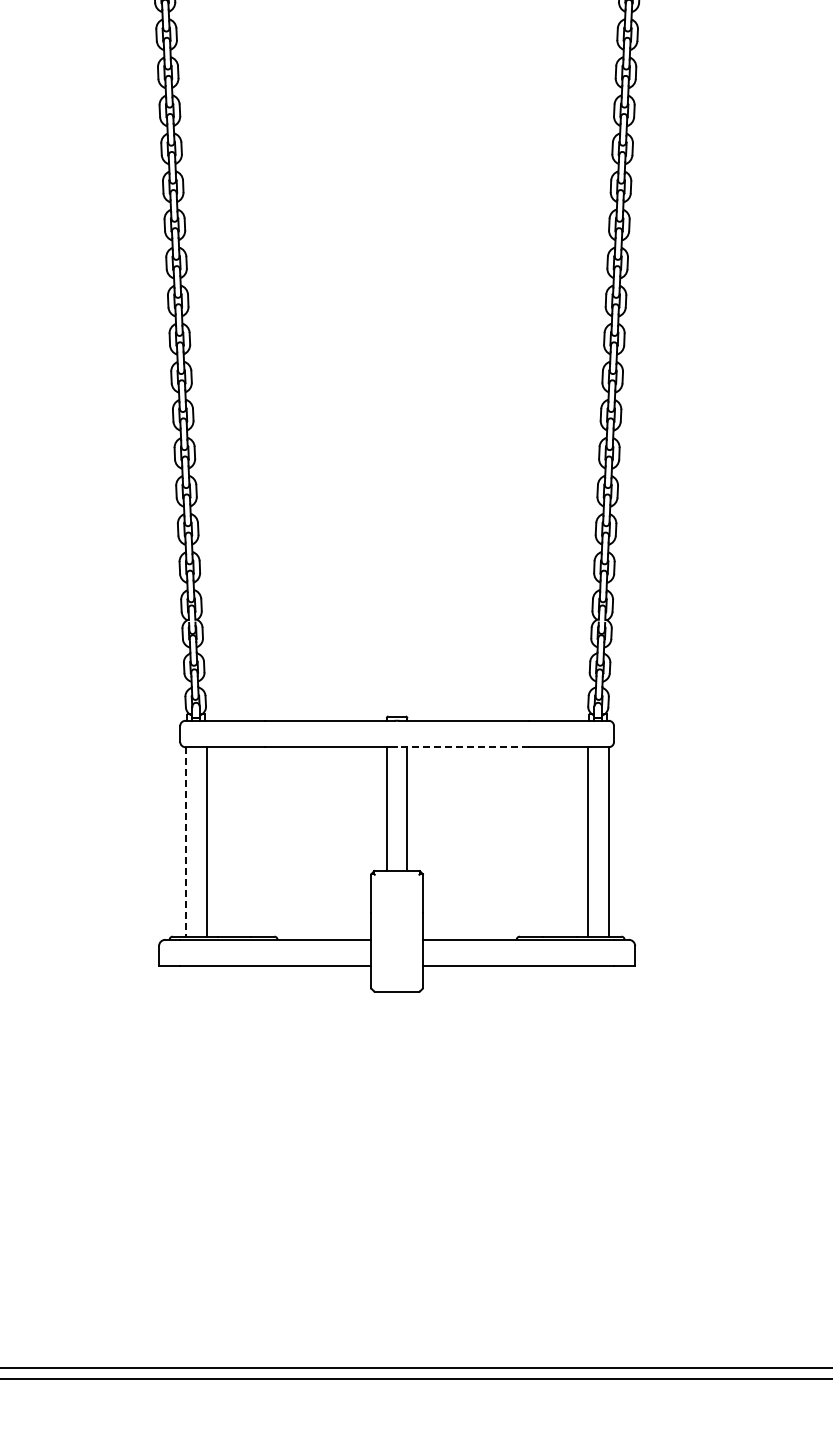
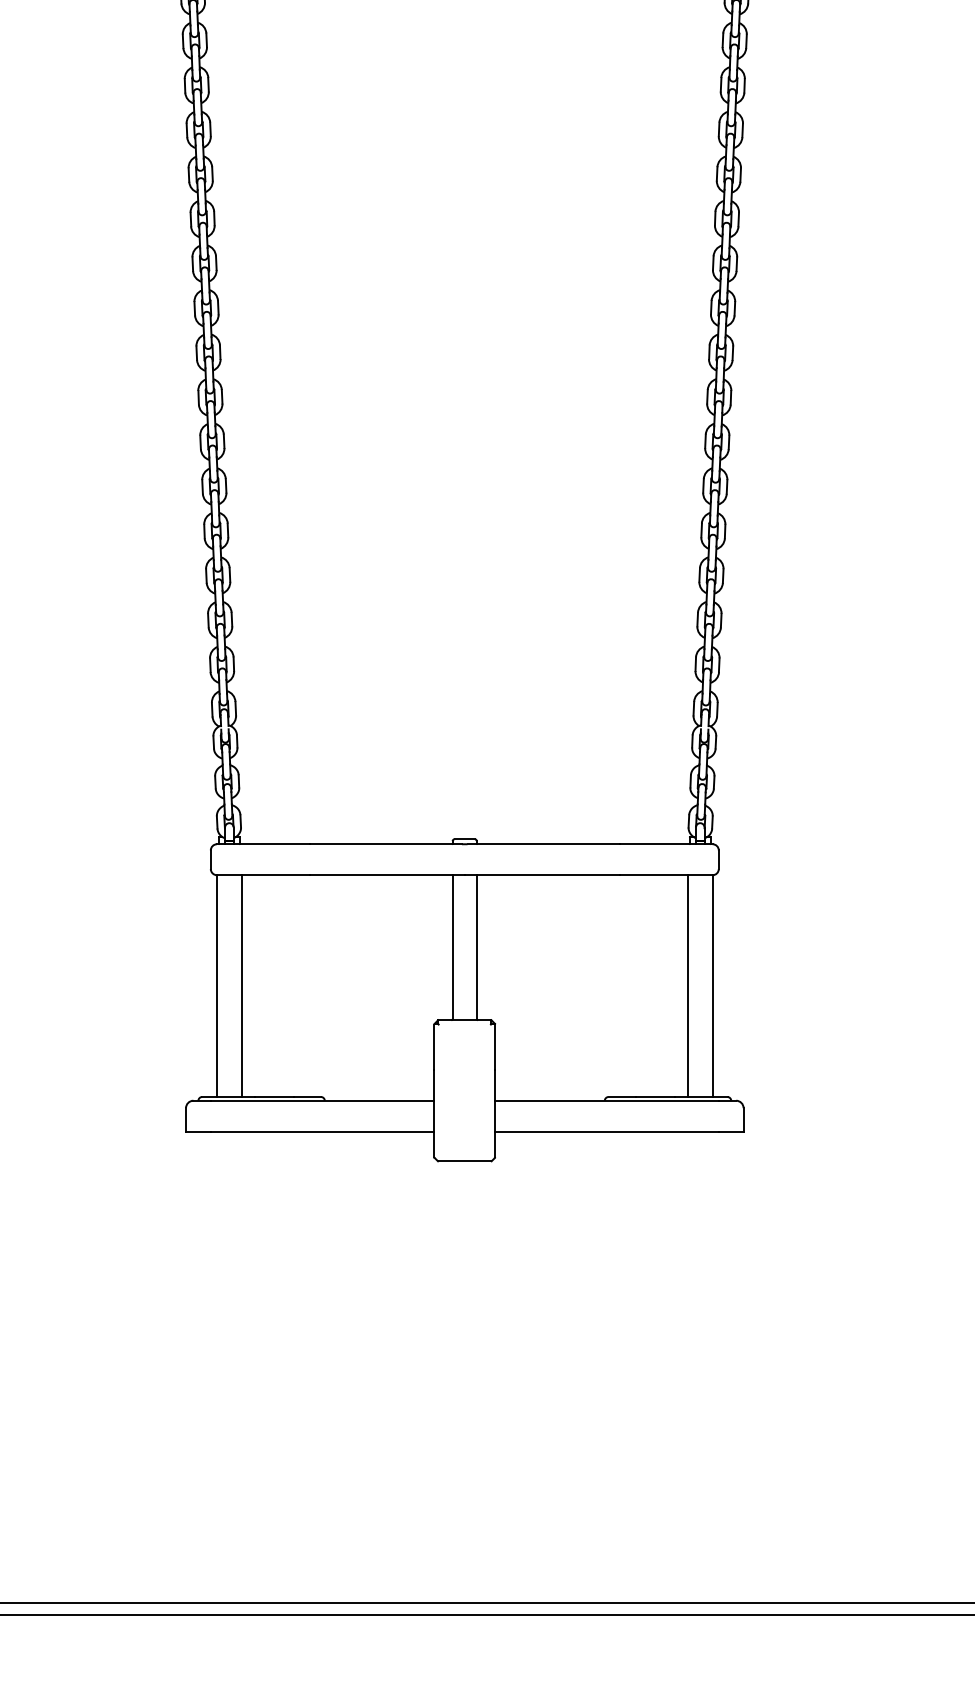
line: (462, 747) -> (541, 875), dashed -> solid
line: (185, 841) -> (216, 985), dashed -> solid

